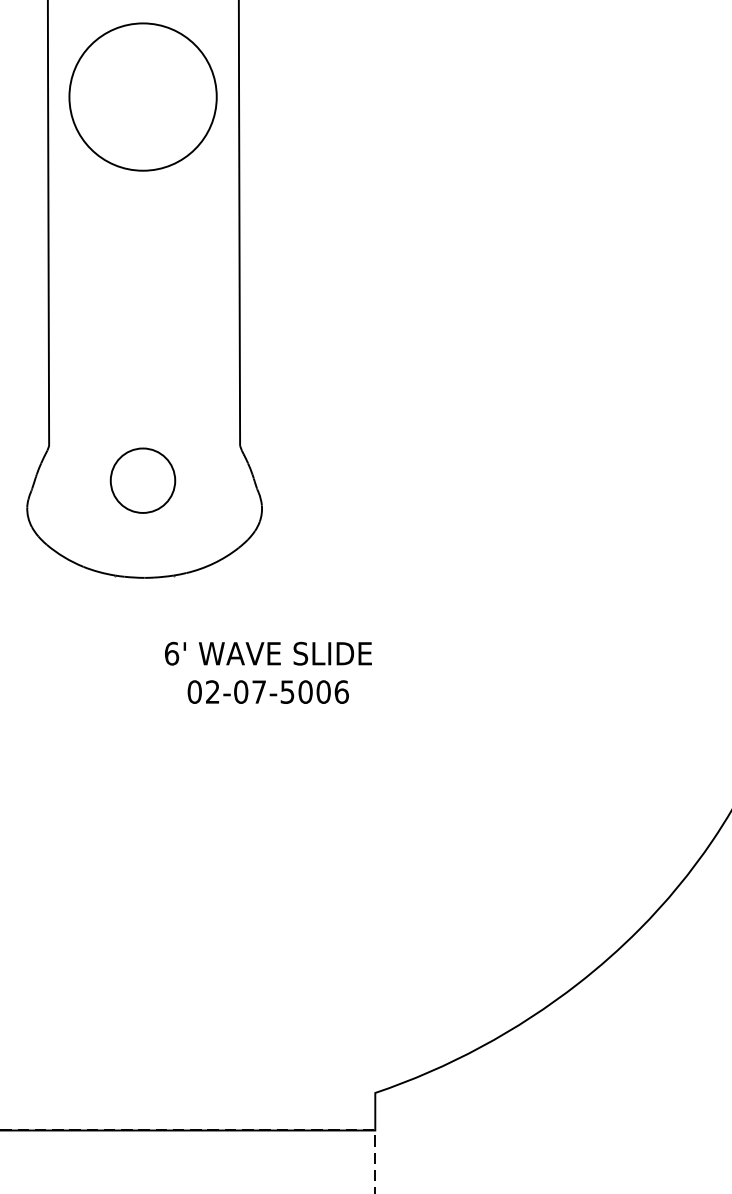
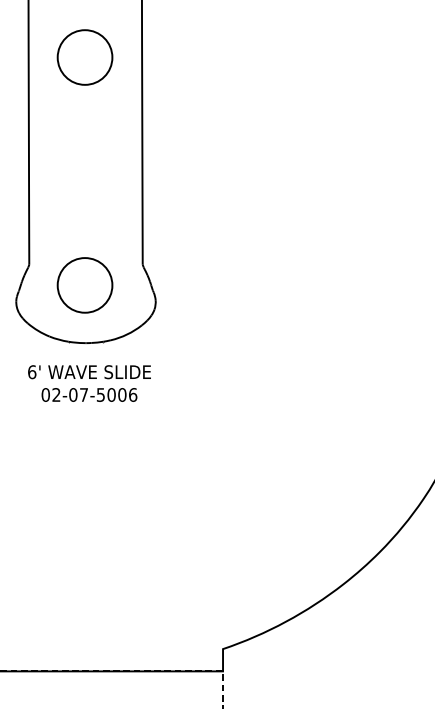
circle: (142, 97) -> (84, 57), size x0.62
circle: (142, 480) -> (84, 285), size x1.43
text: (268, 672) -> (89, 383), moved

